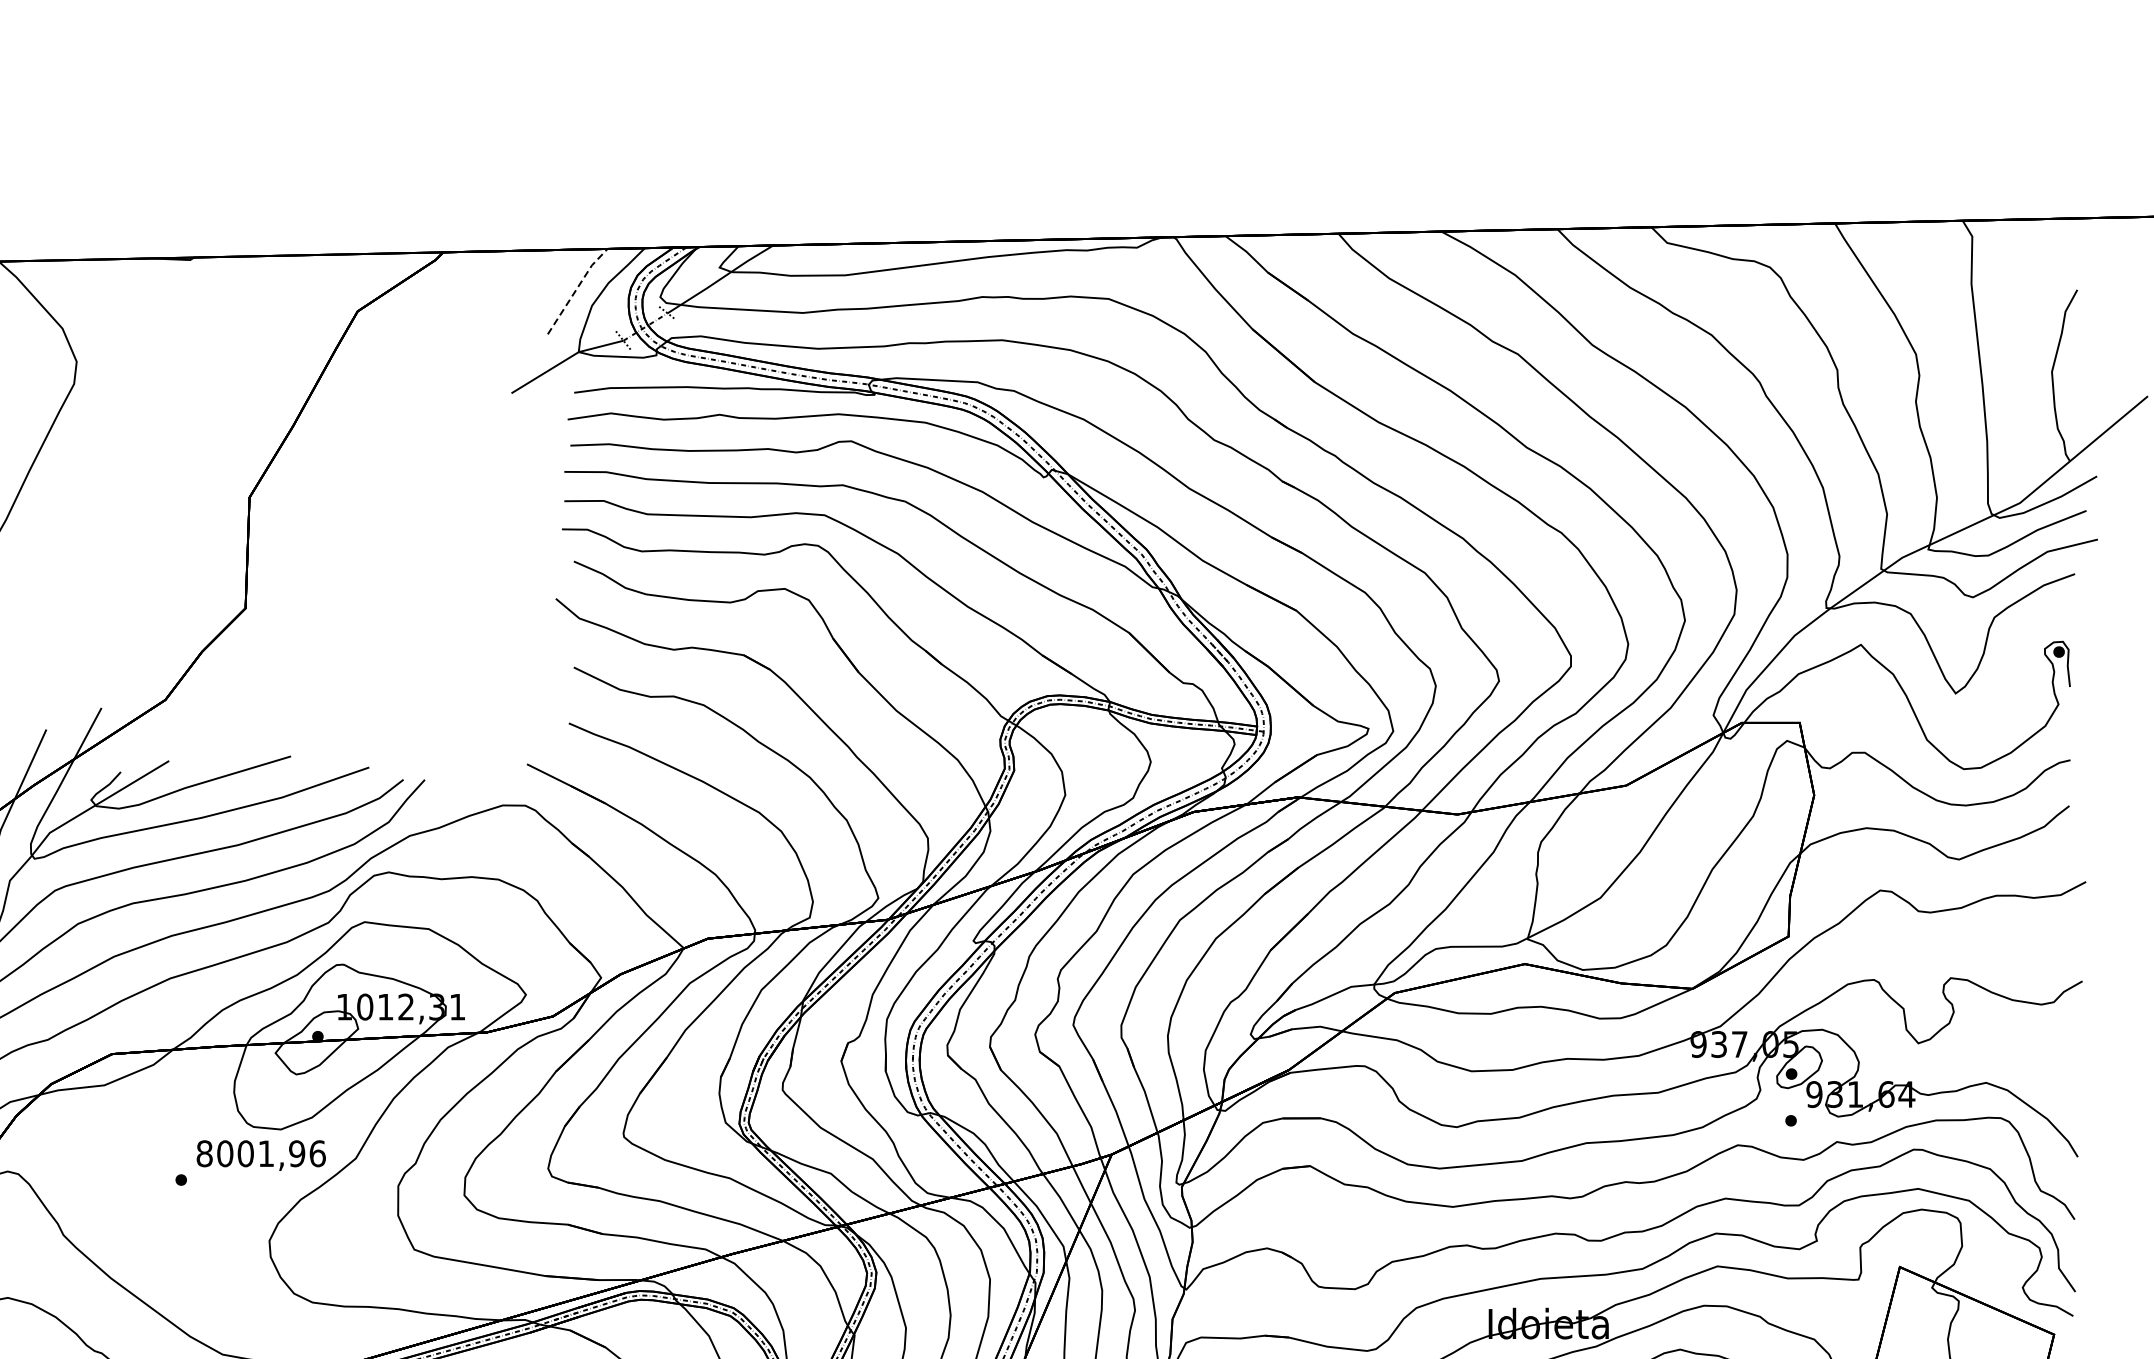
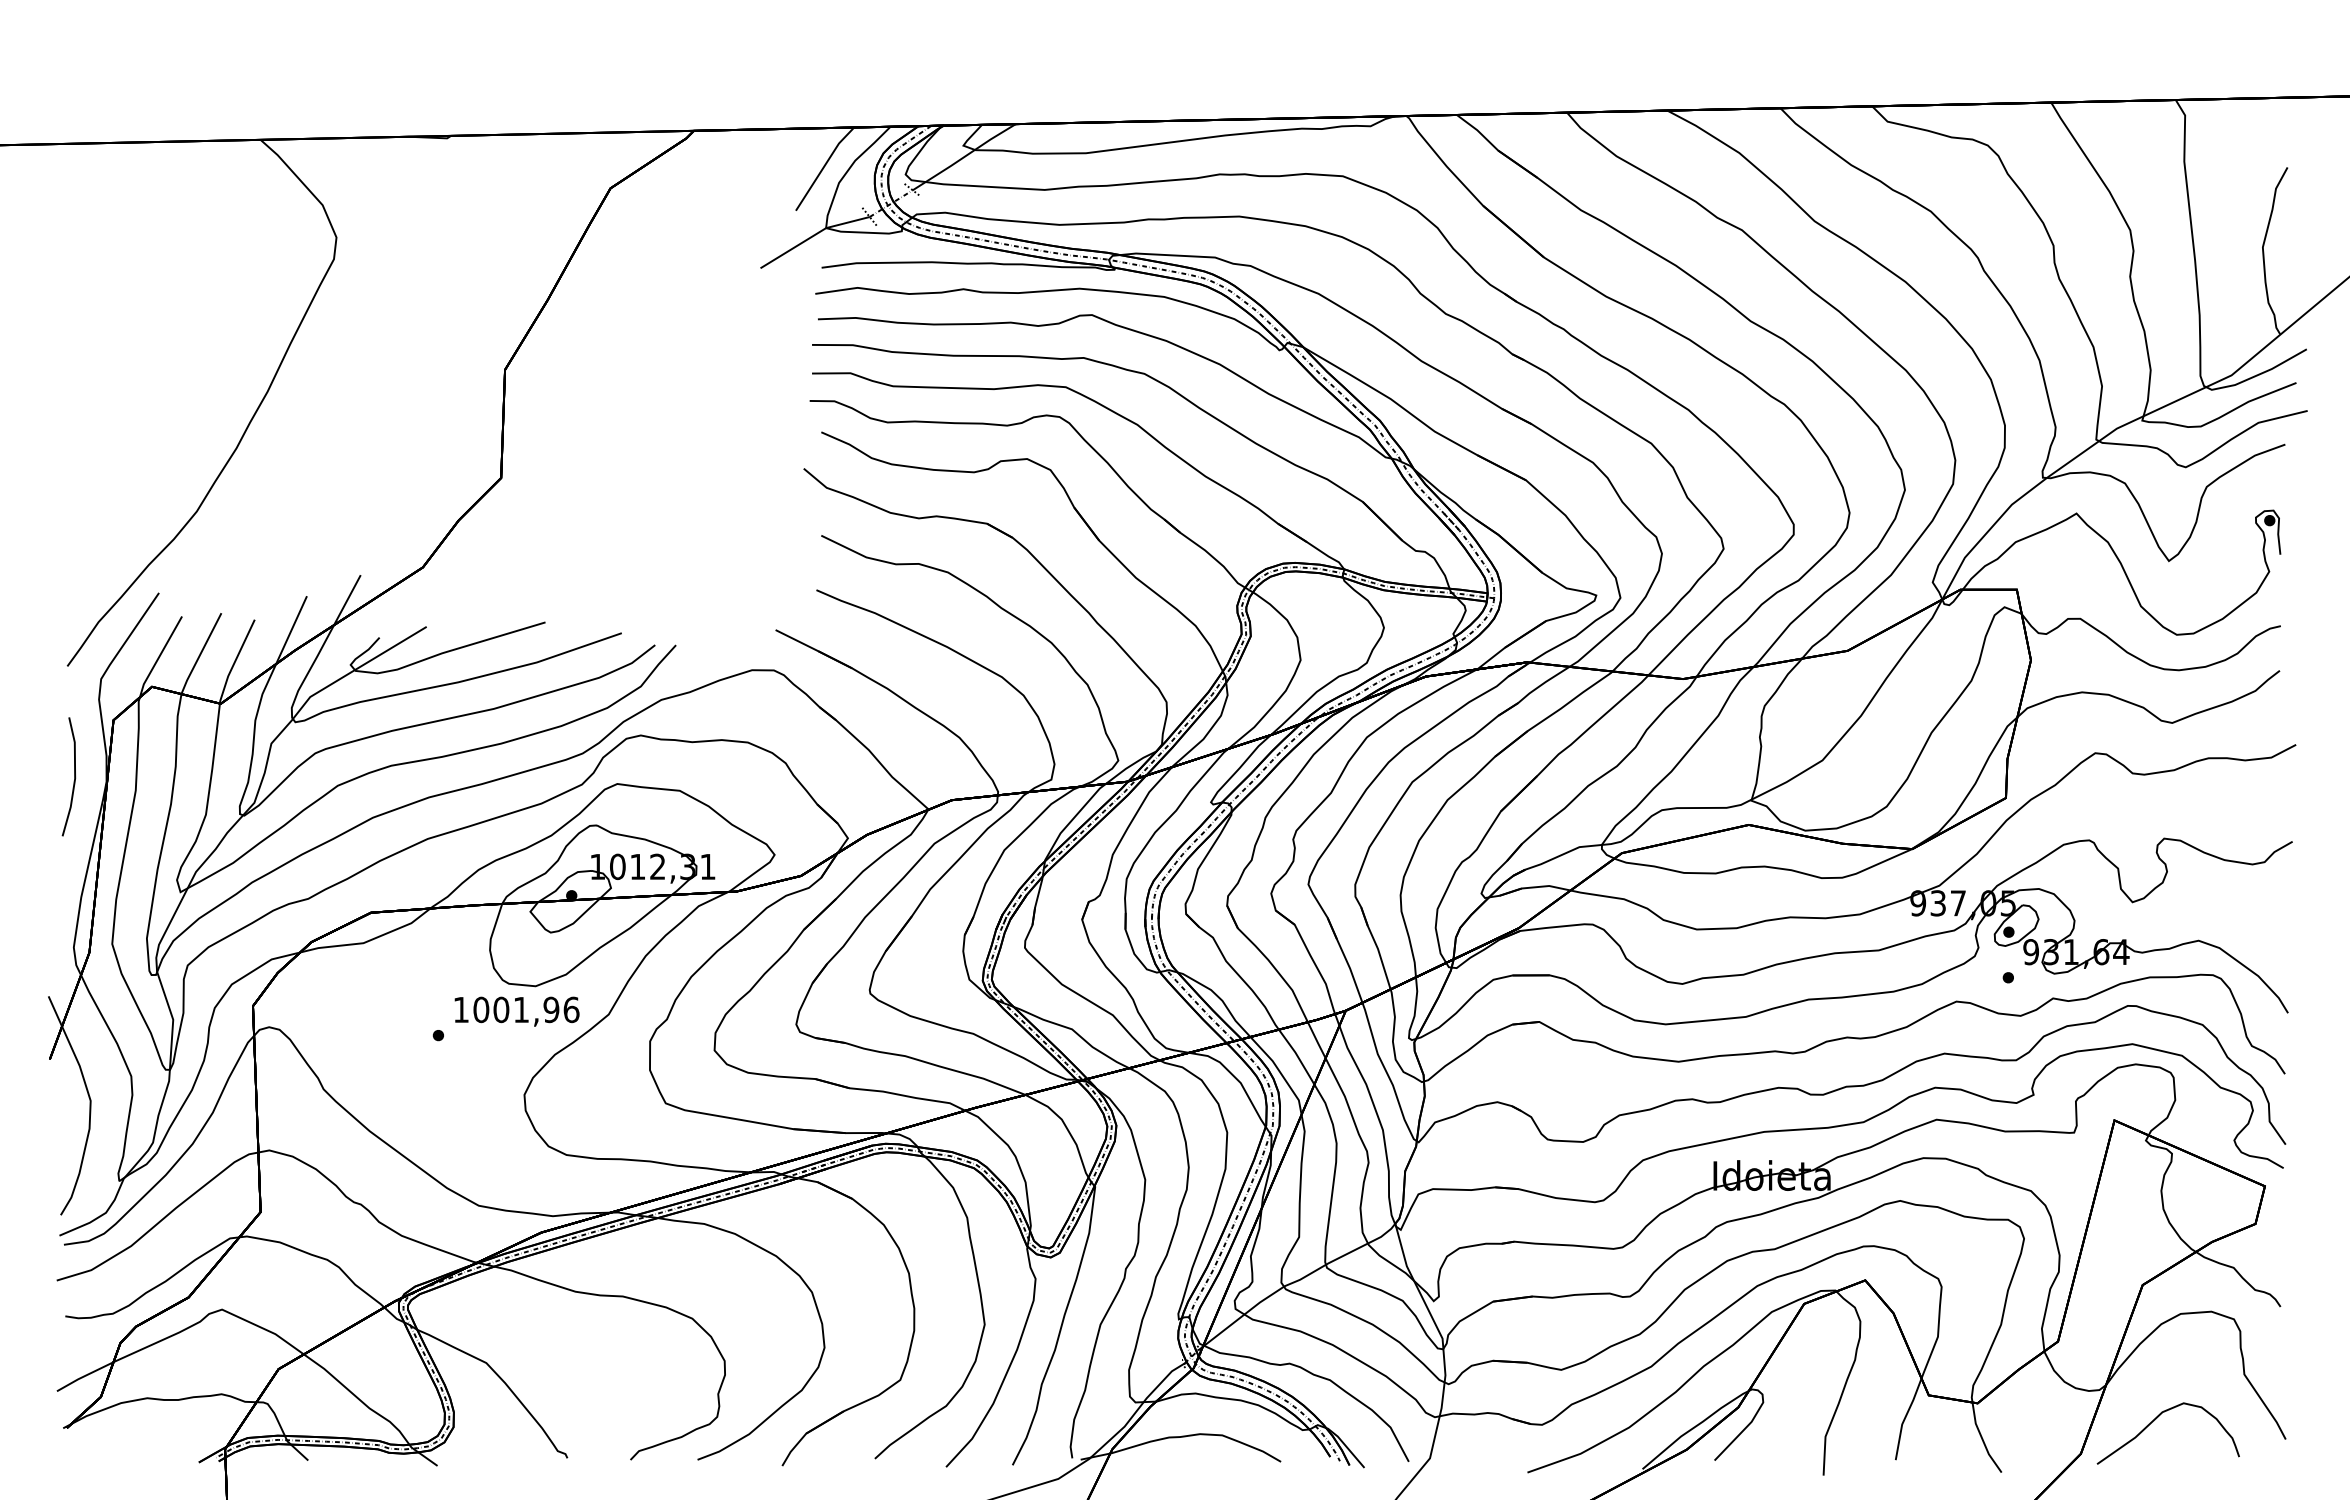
line: (576, 289) -> (823, 167), dashed -> solid
text: (204, 1153) -> (461, 1009), 8001,96 -> 1001,96

